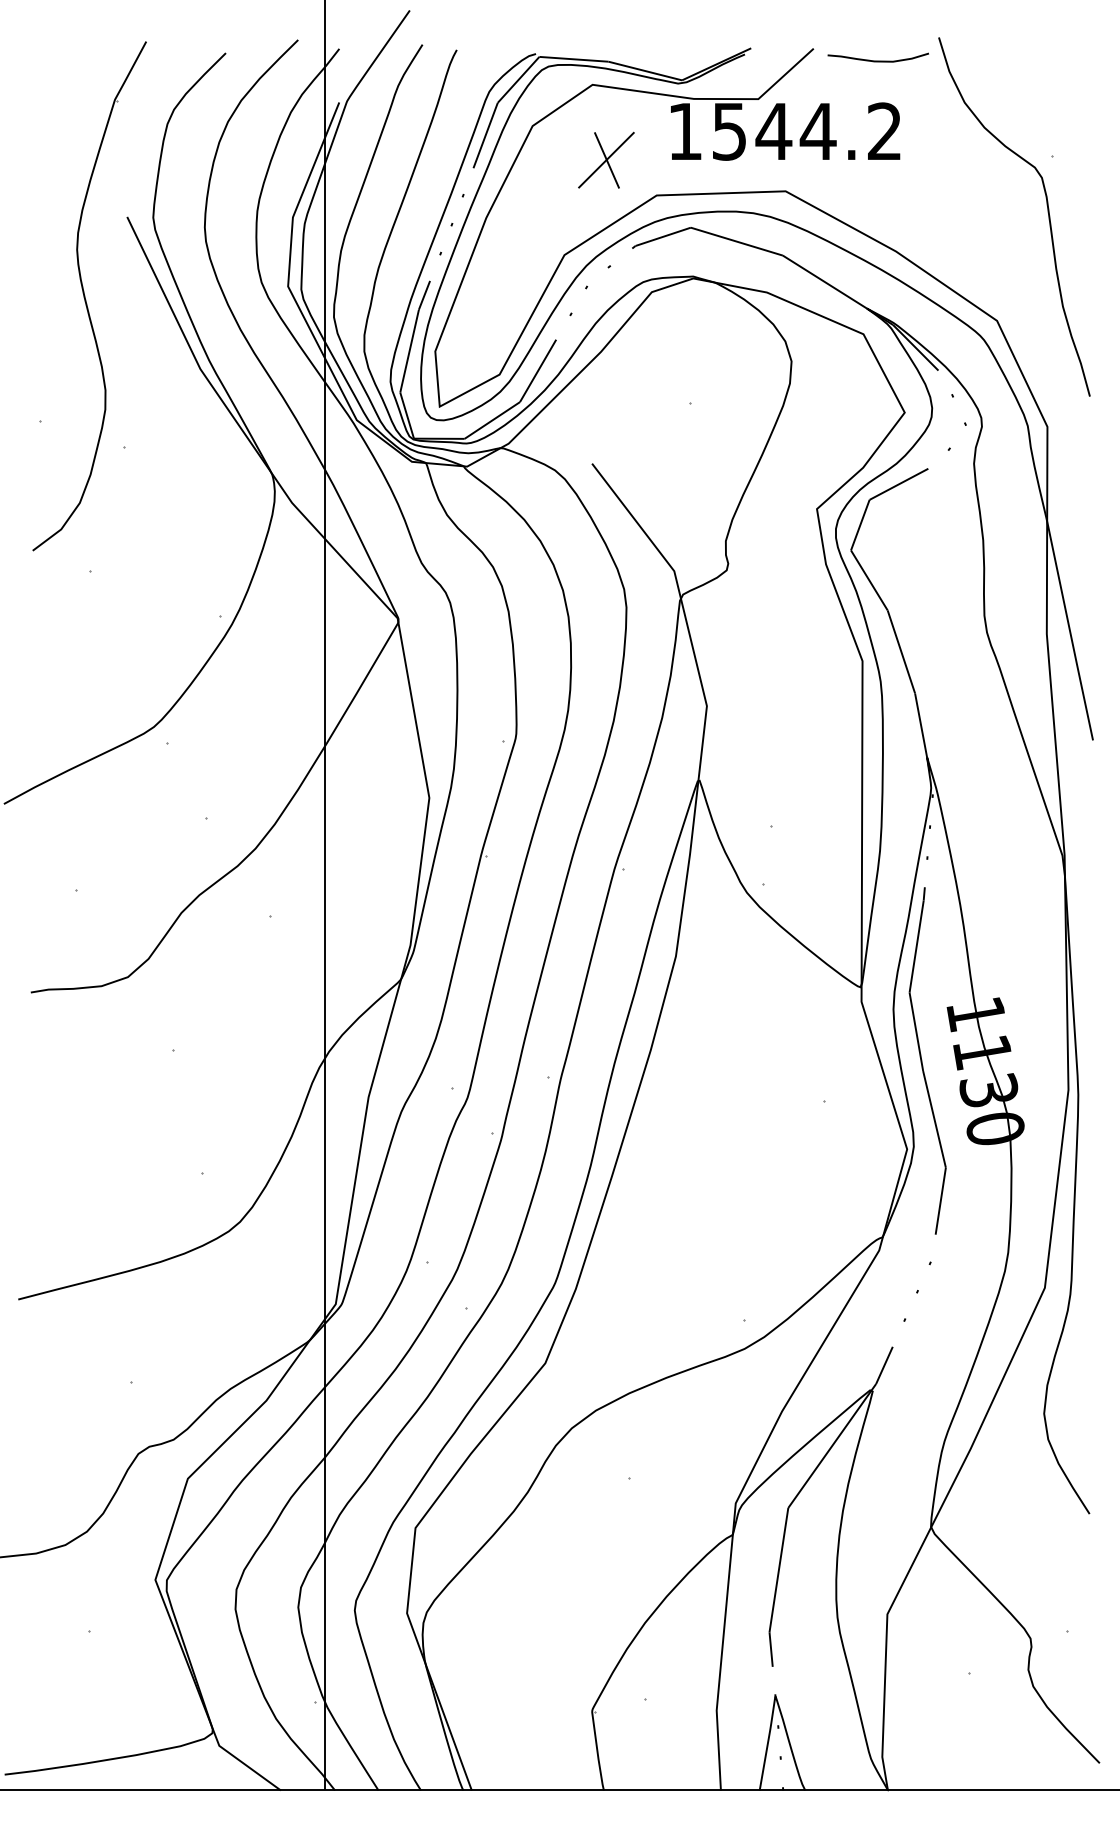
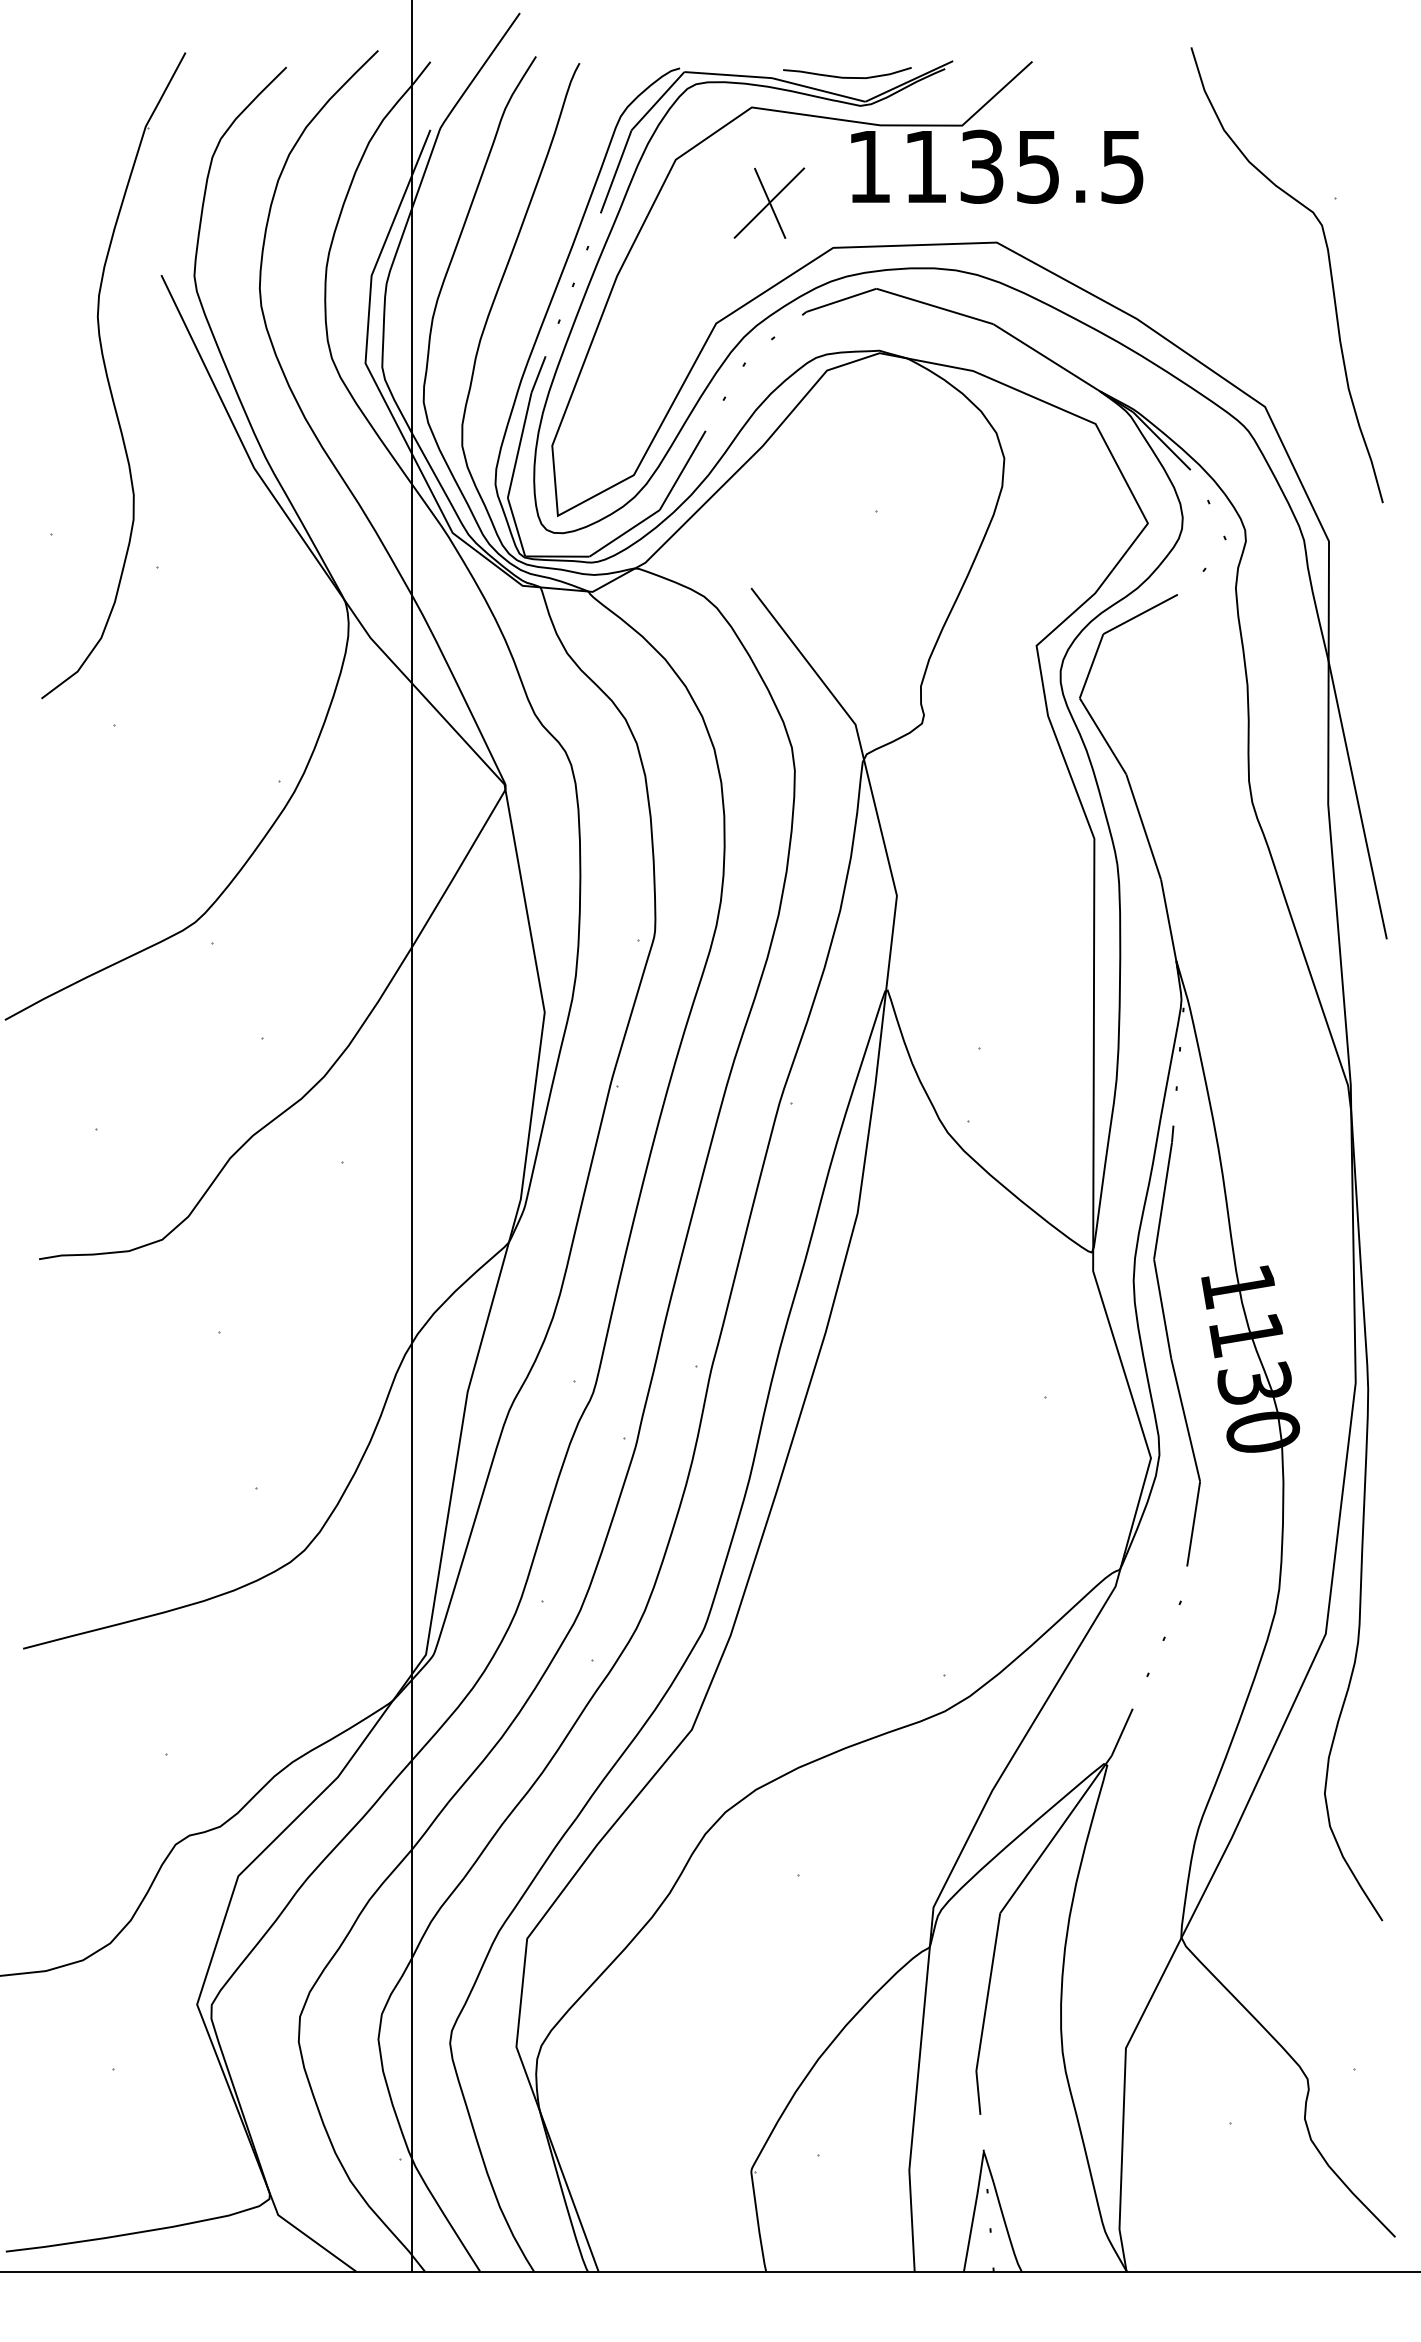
curve: (876, 60) -> (845, 76), moved
text: (806, 131) -> (1023, 166), 1544.2 -> 1135.5

